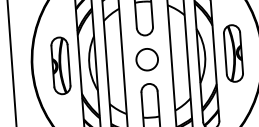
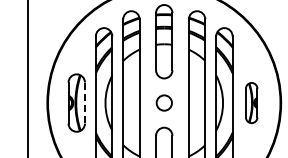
part: (233, 52) -> (251, 102), size x0.7
circle: (147, 59) -> (164, 102), size x0.7
line: (68, 65) -> (84, 103), solid -> dashed

